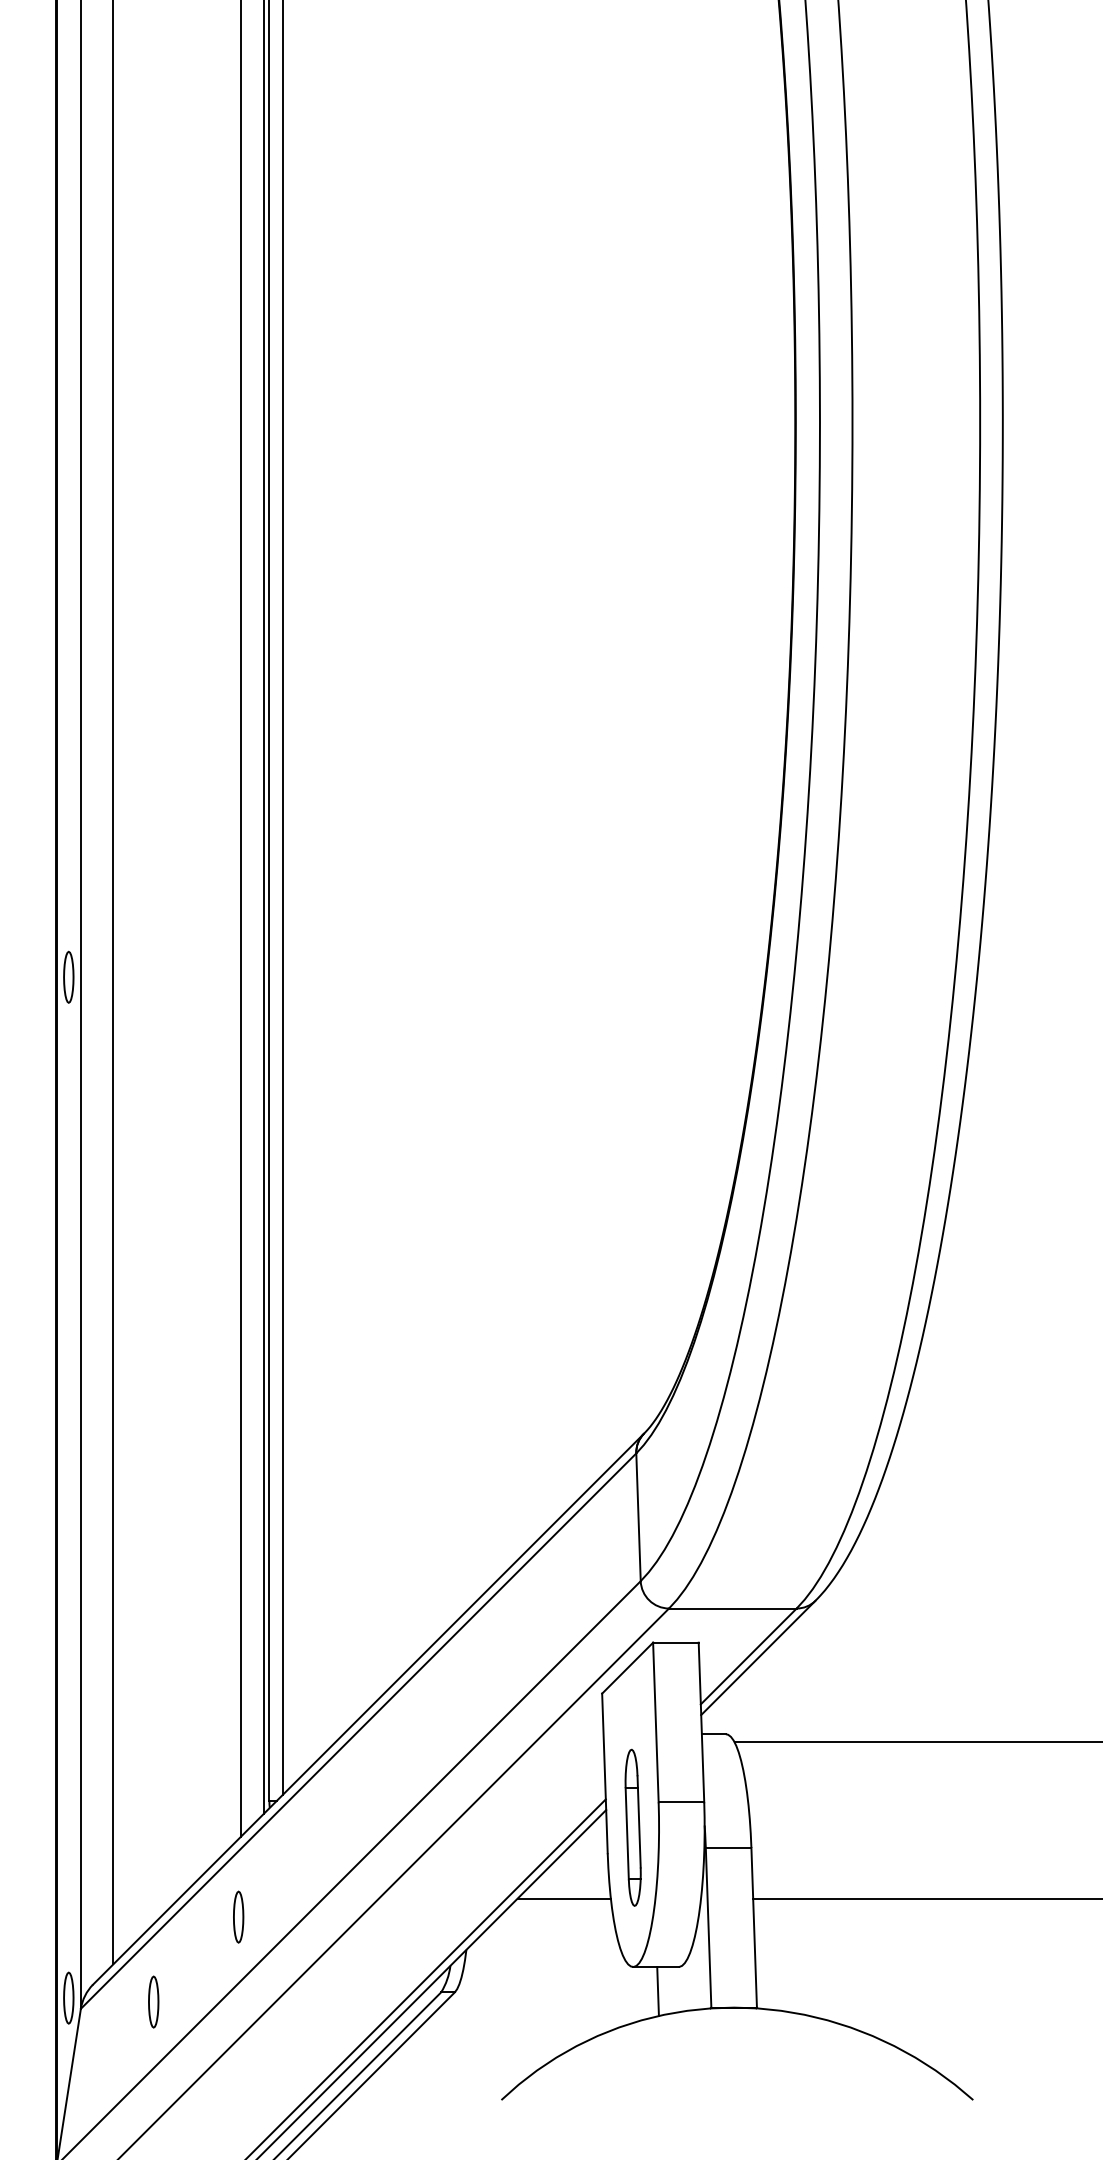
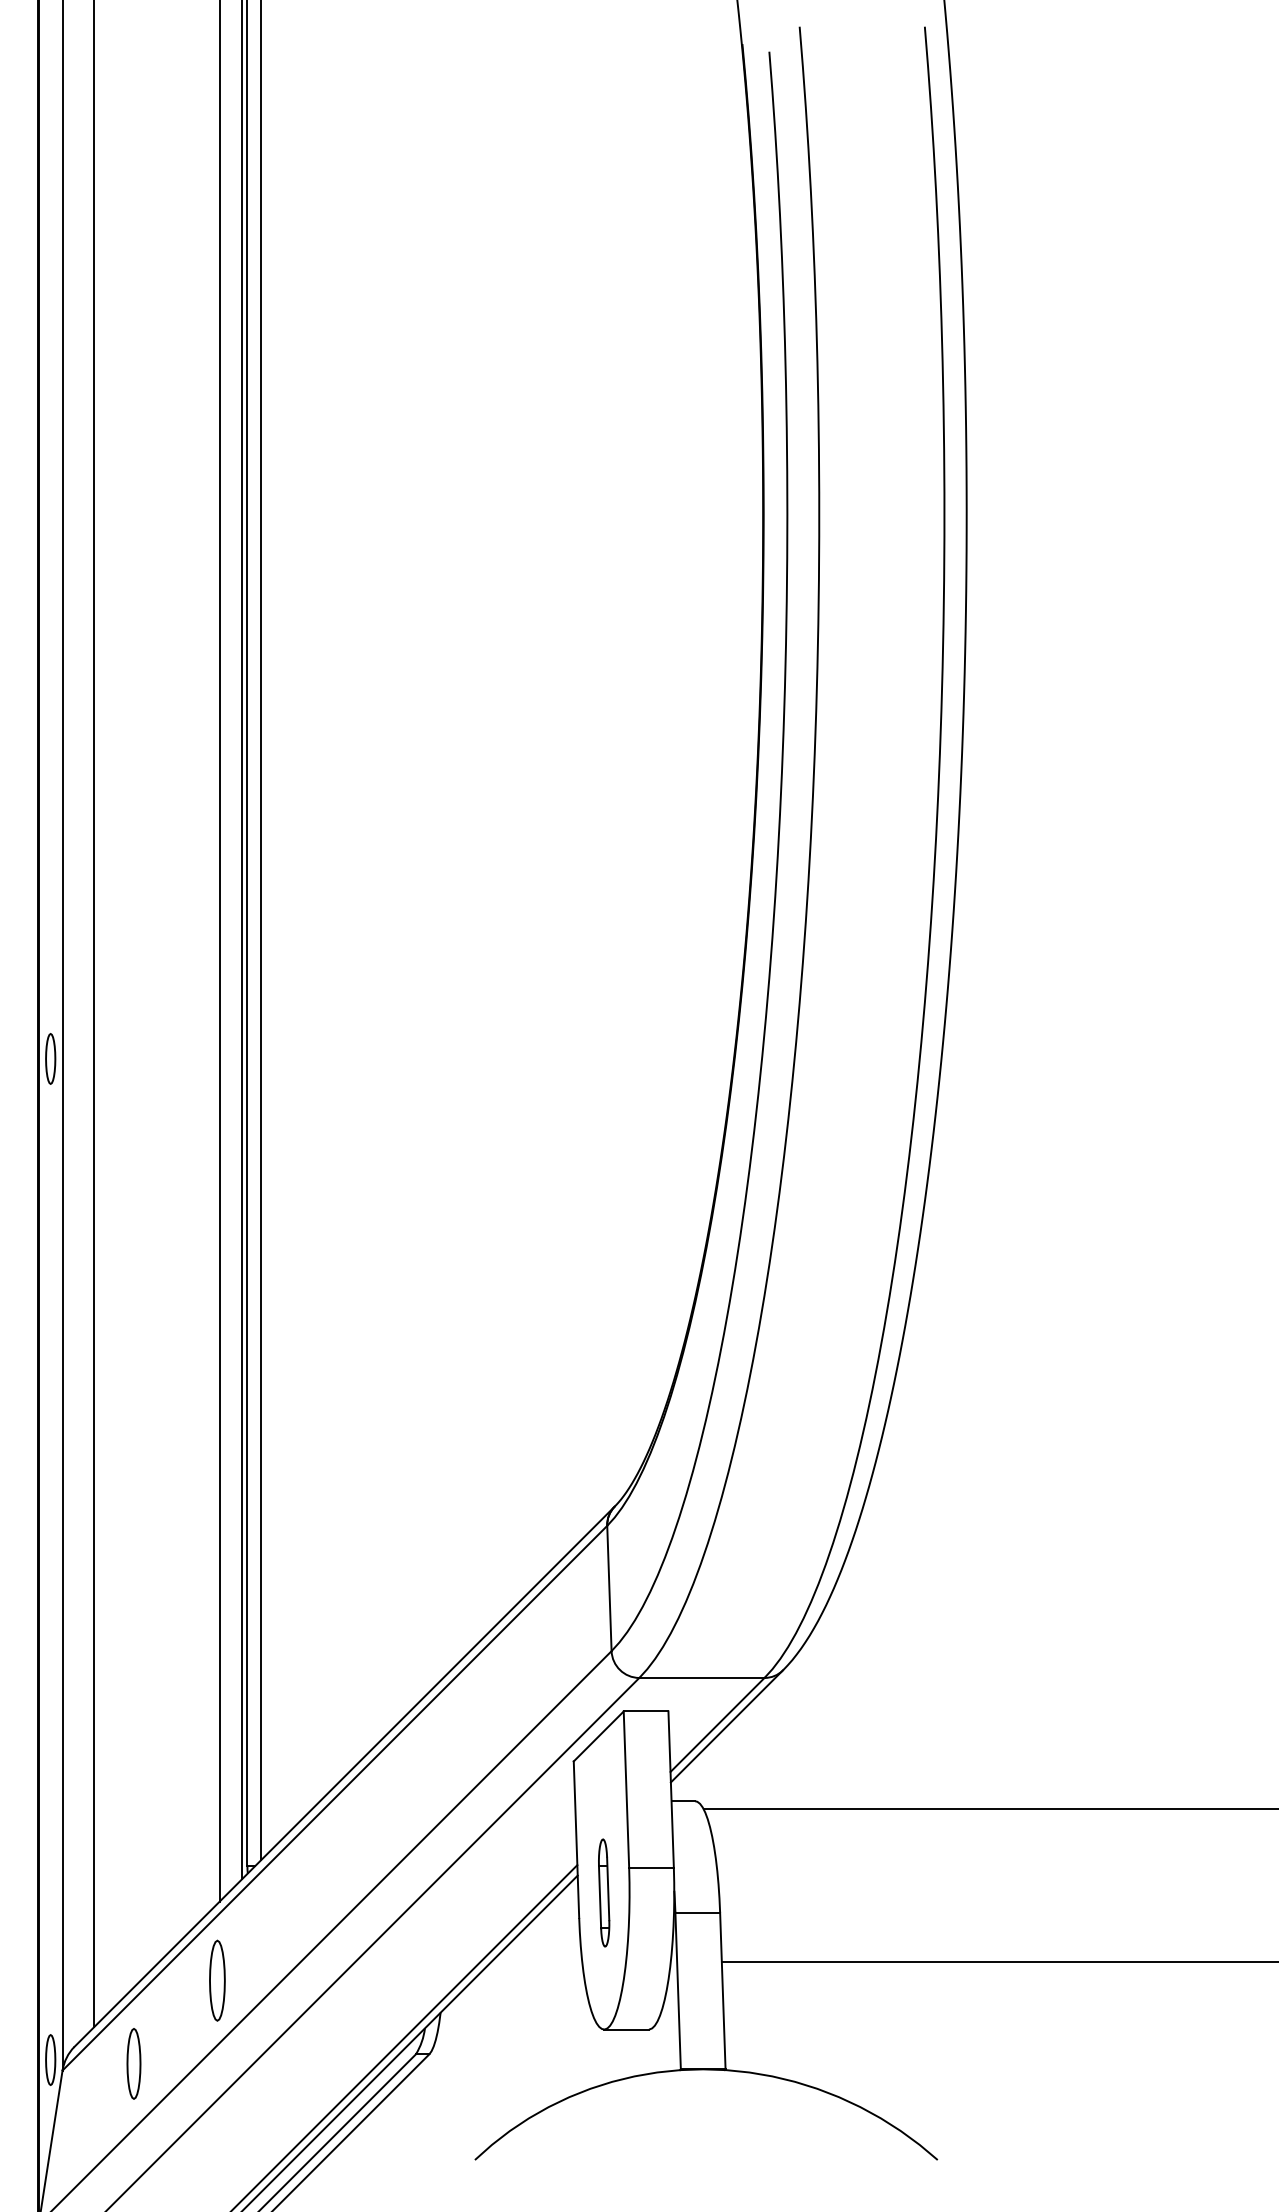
part: (632, 1827) -> (603, 1892), size x0.7
line: (564, 1898) -> (536, 1962), removed
part: (237, 1917) -> (216, 1980), size x1.6
line: (657, 1991) -> (628, 2053), removed
part: (153, 2001) -> (133, 2063), size x1.4

